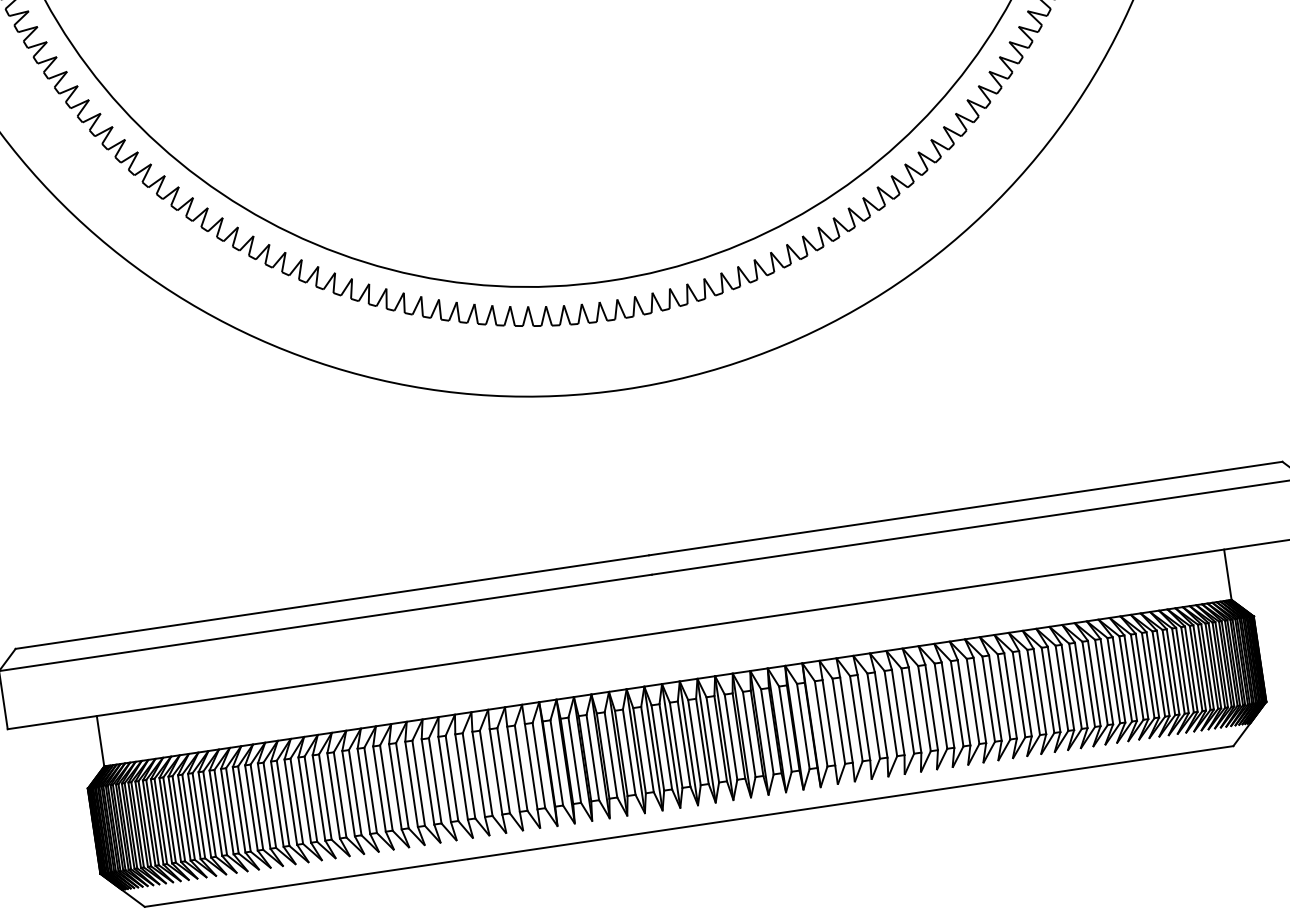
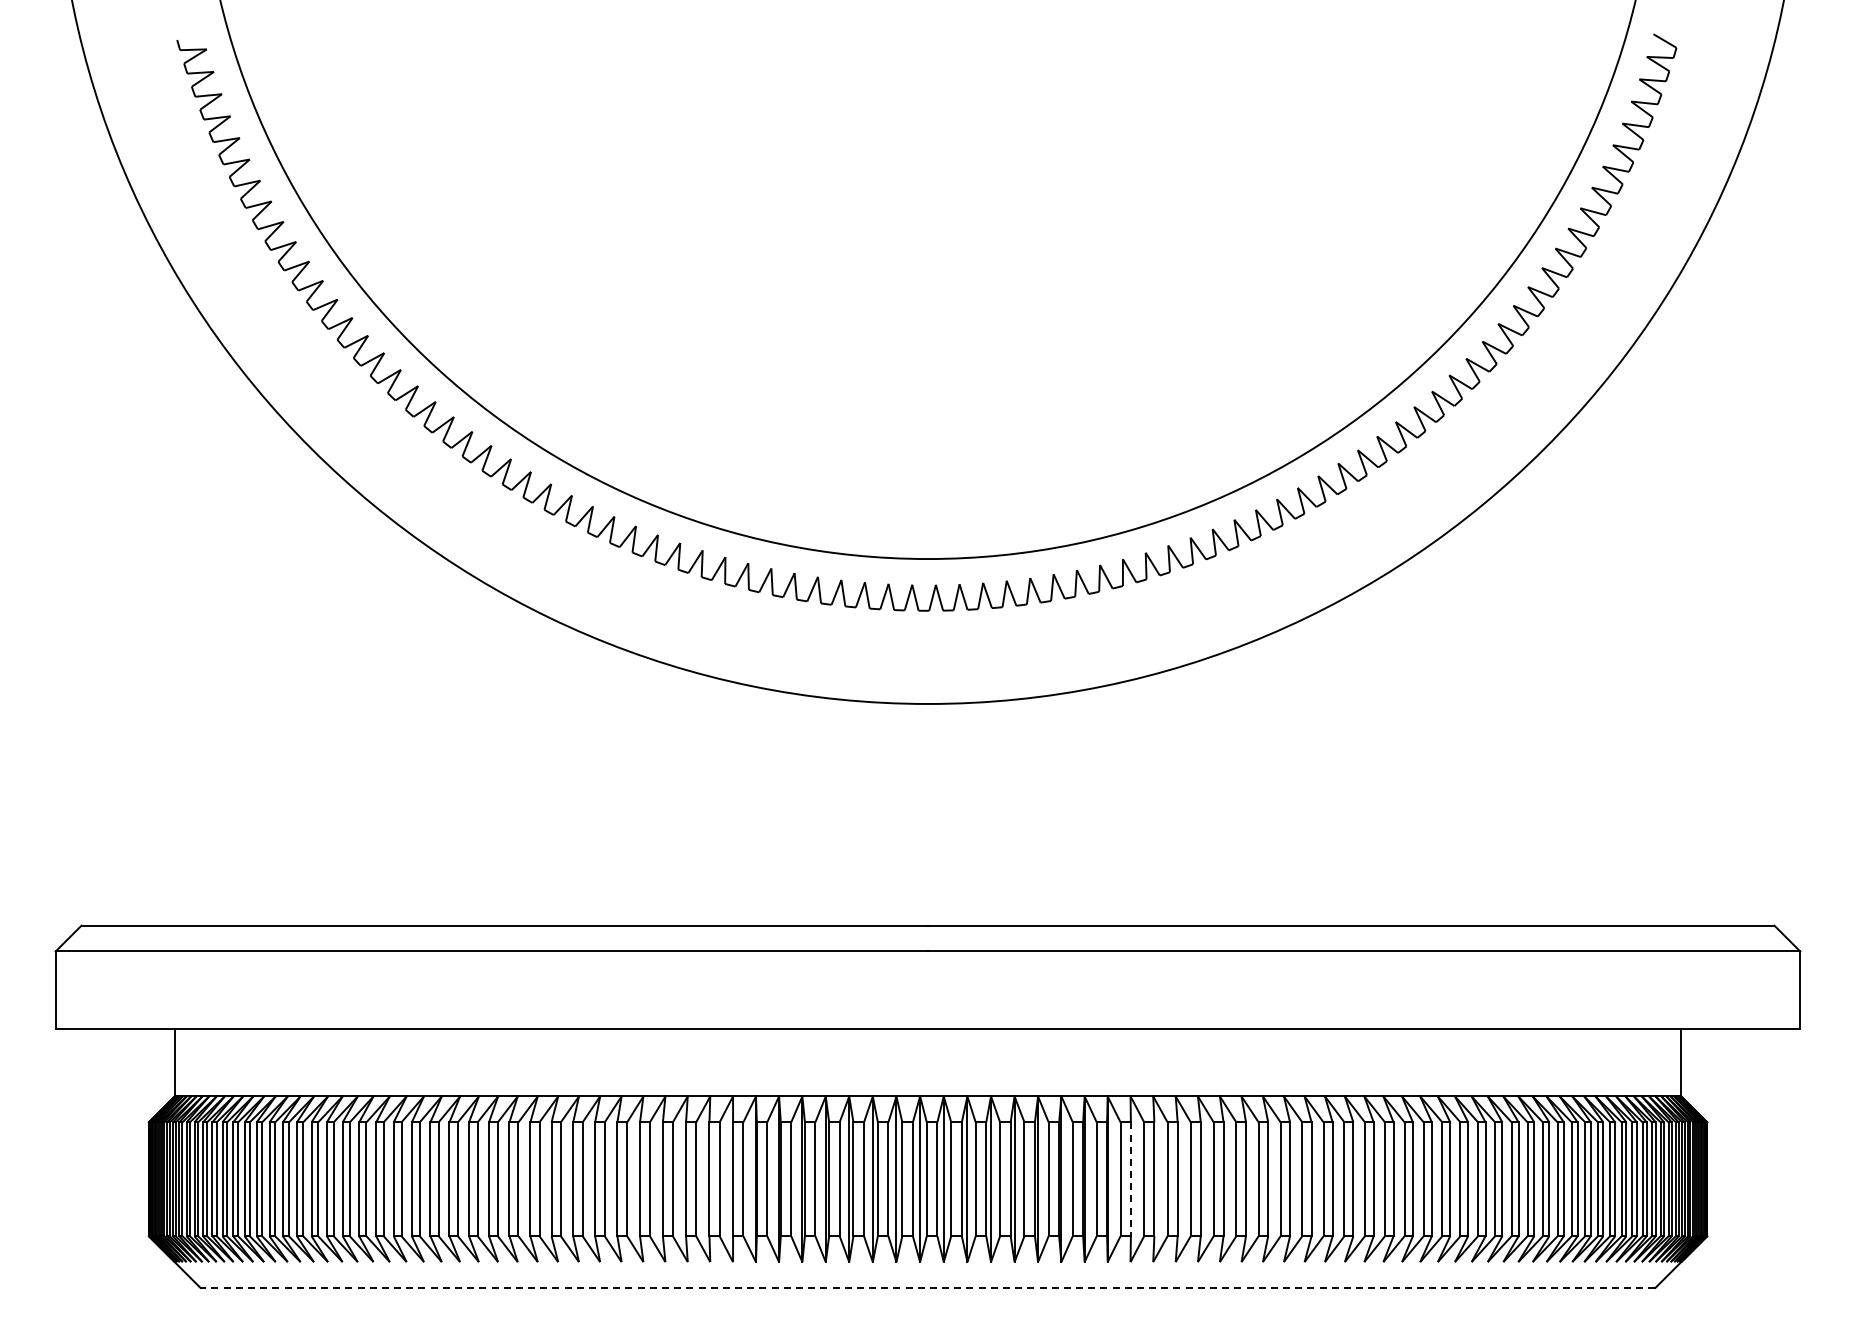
line: (828, 722) -> (1130, 1179), solid -> dashed
line: (688, 826) -> (927, 1288), solid -> dashed

